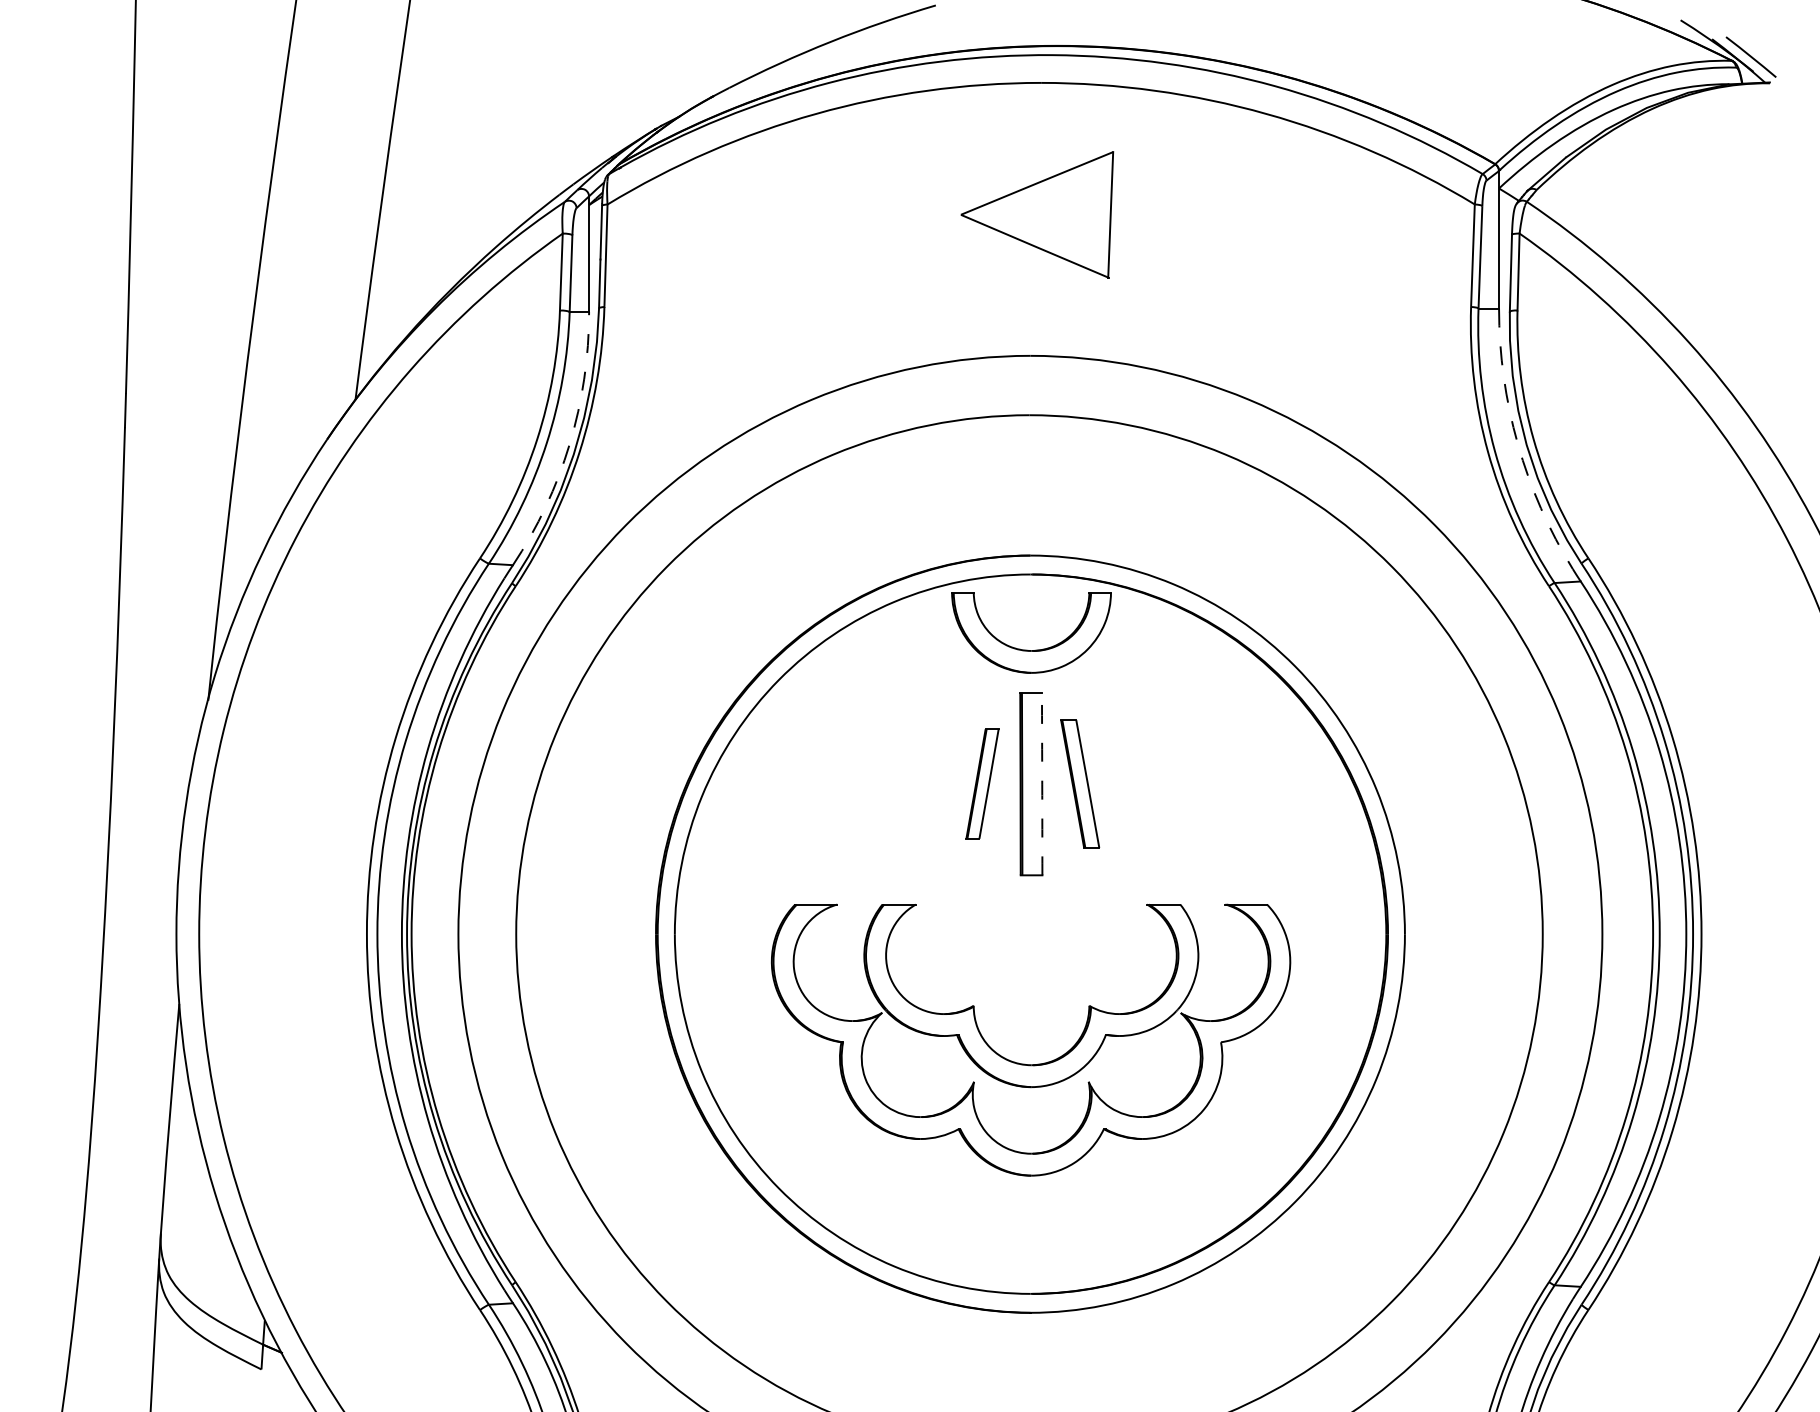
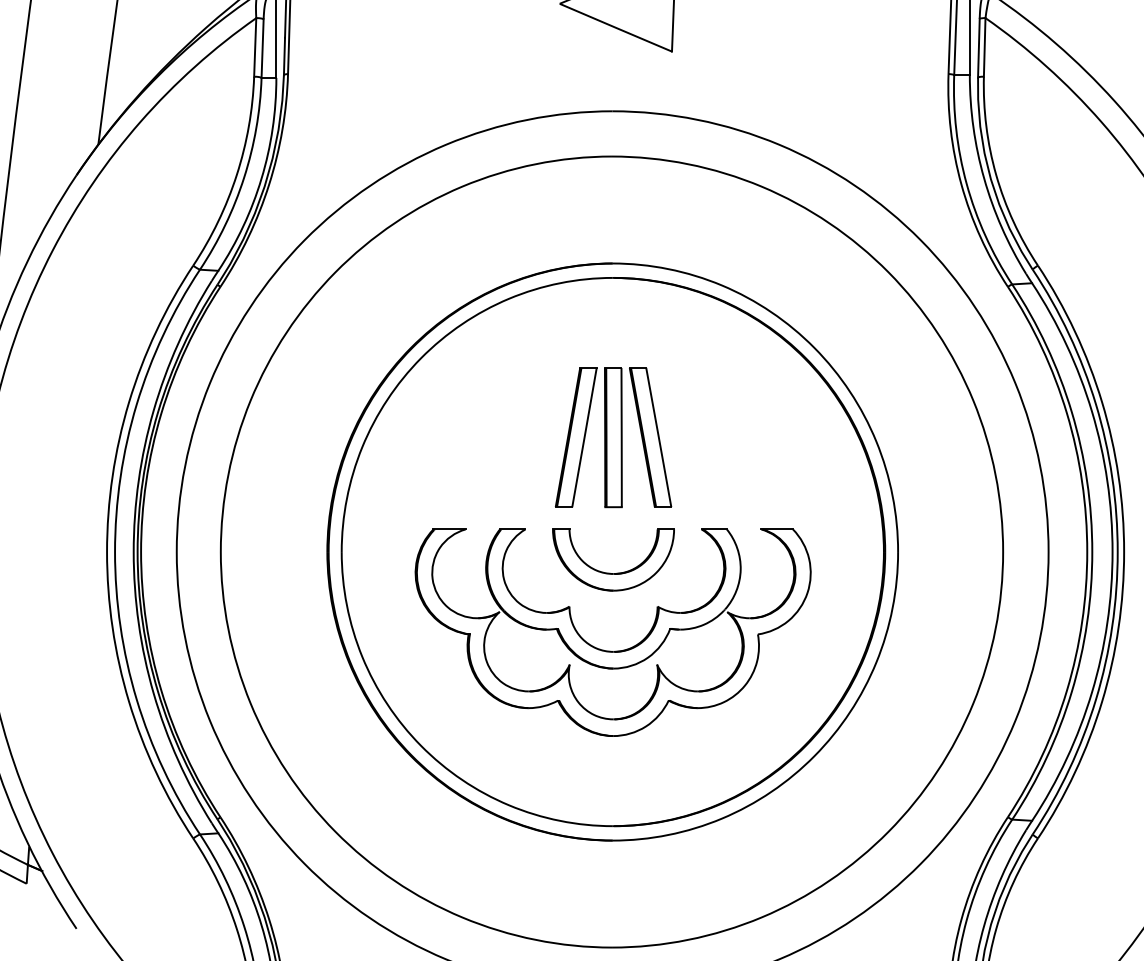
arc: (1517, 443) -> (983, 178), dashed -> solid
arc: (569, 444) -> (261, 178), dashed -> solid
part: (1027, 649) -> (610, 572), moved
part: (982, 783) -> (576, 437), size x1.67
part: (1080, 783) -> (650, 437), size x1.43
arc: (1042, 784) -> (621, 437), dashed -> solid

